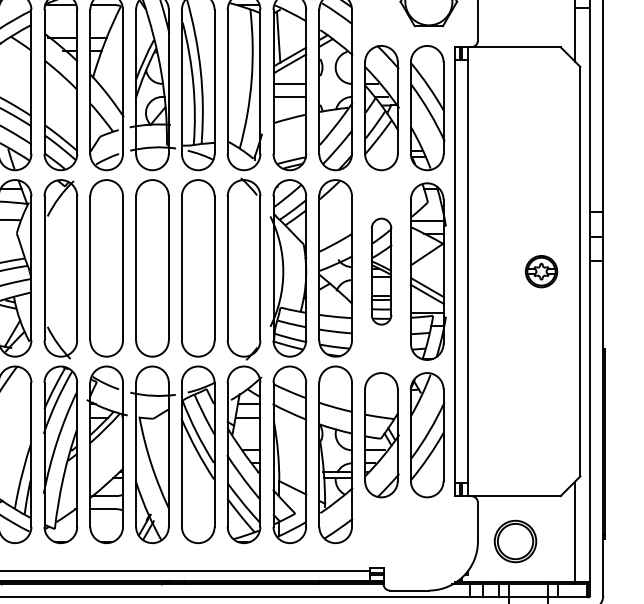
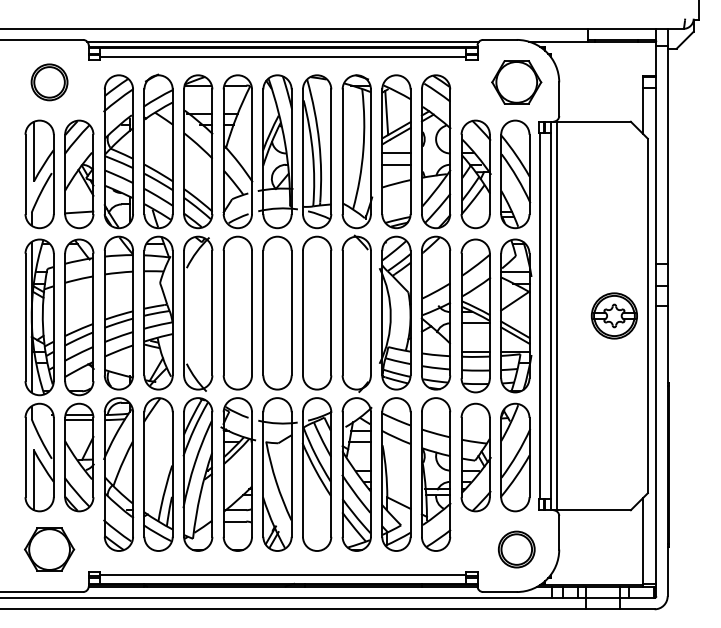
part: (381, 271) -> (475, 315), size x1.67
line: (474, 271) -> (556, 315), added
part: (540, 271) -> (613, 315), size x1.67
part: (515, 541) -> (516, 549), moved

